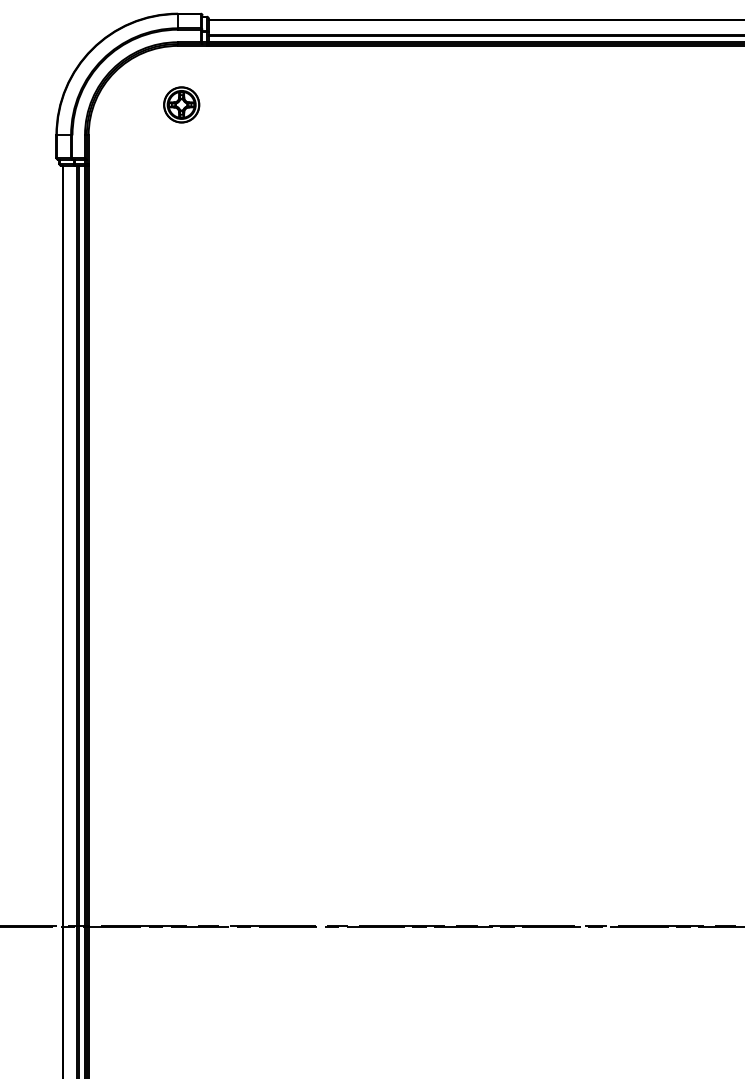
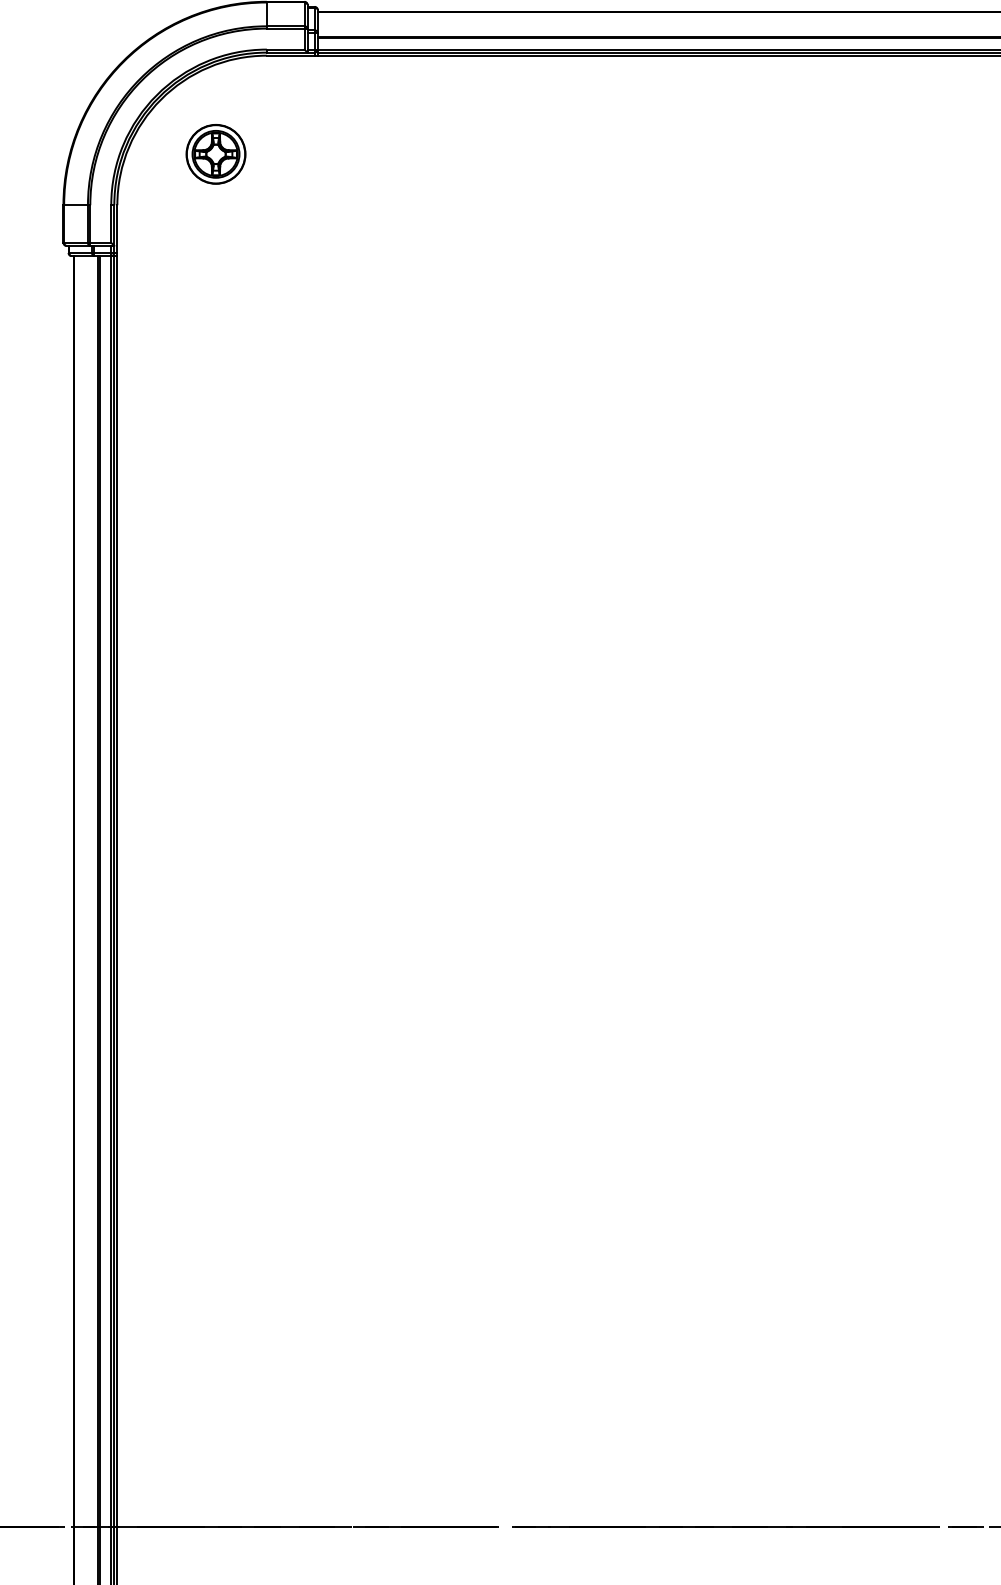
part: (181, 104) -> (215, 153), moved

